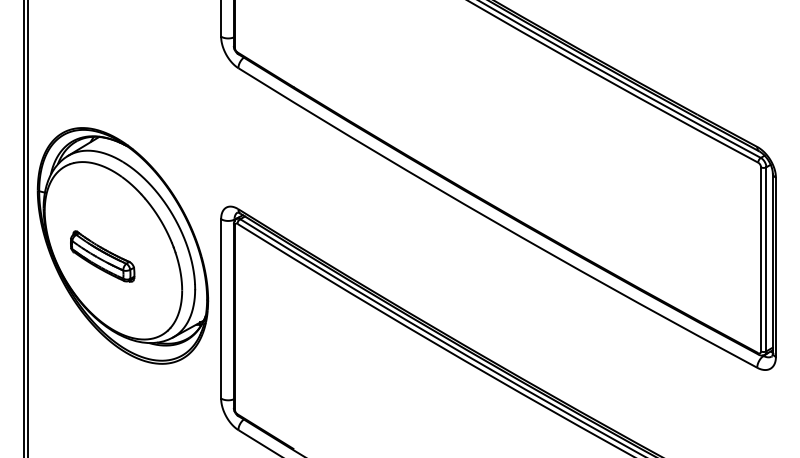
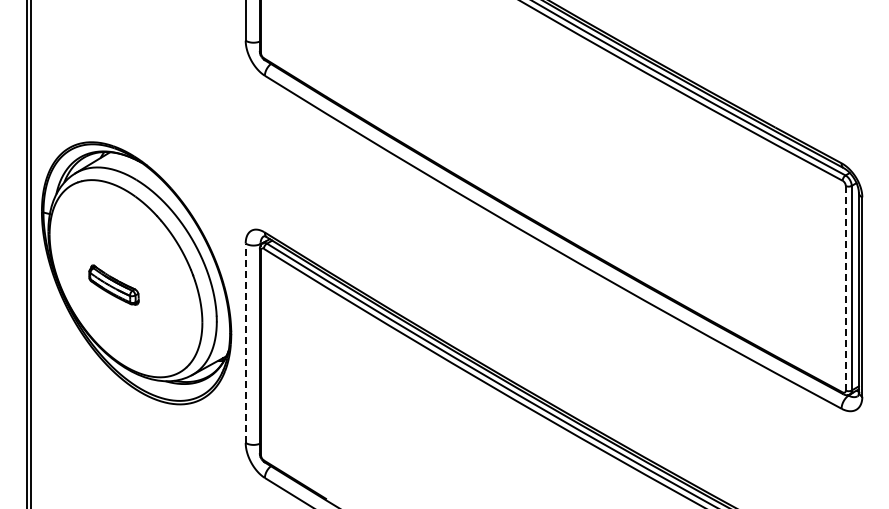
part: (102, 255) -> (113, 284), size x0.7
line: (760, 259) -> (845, 288), solid -> dashed
line: (220, 309) -> (245, 343), solid -> dashed

